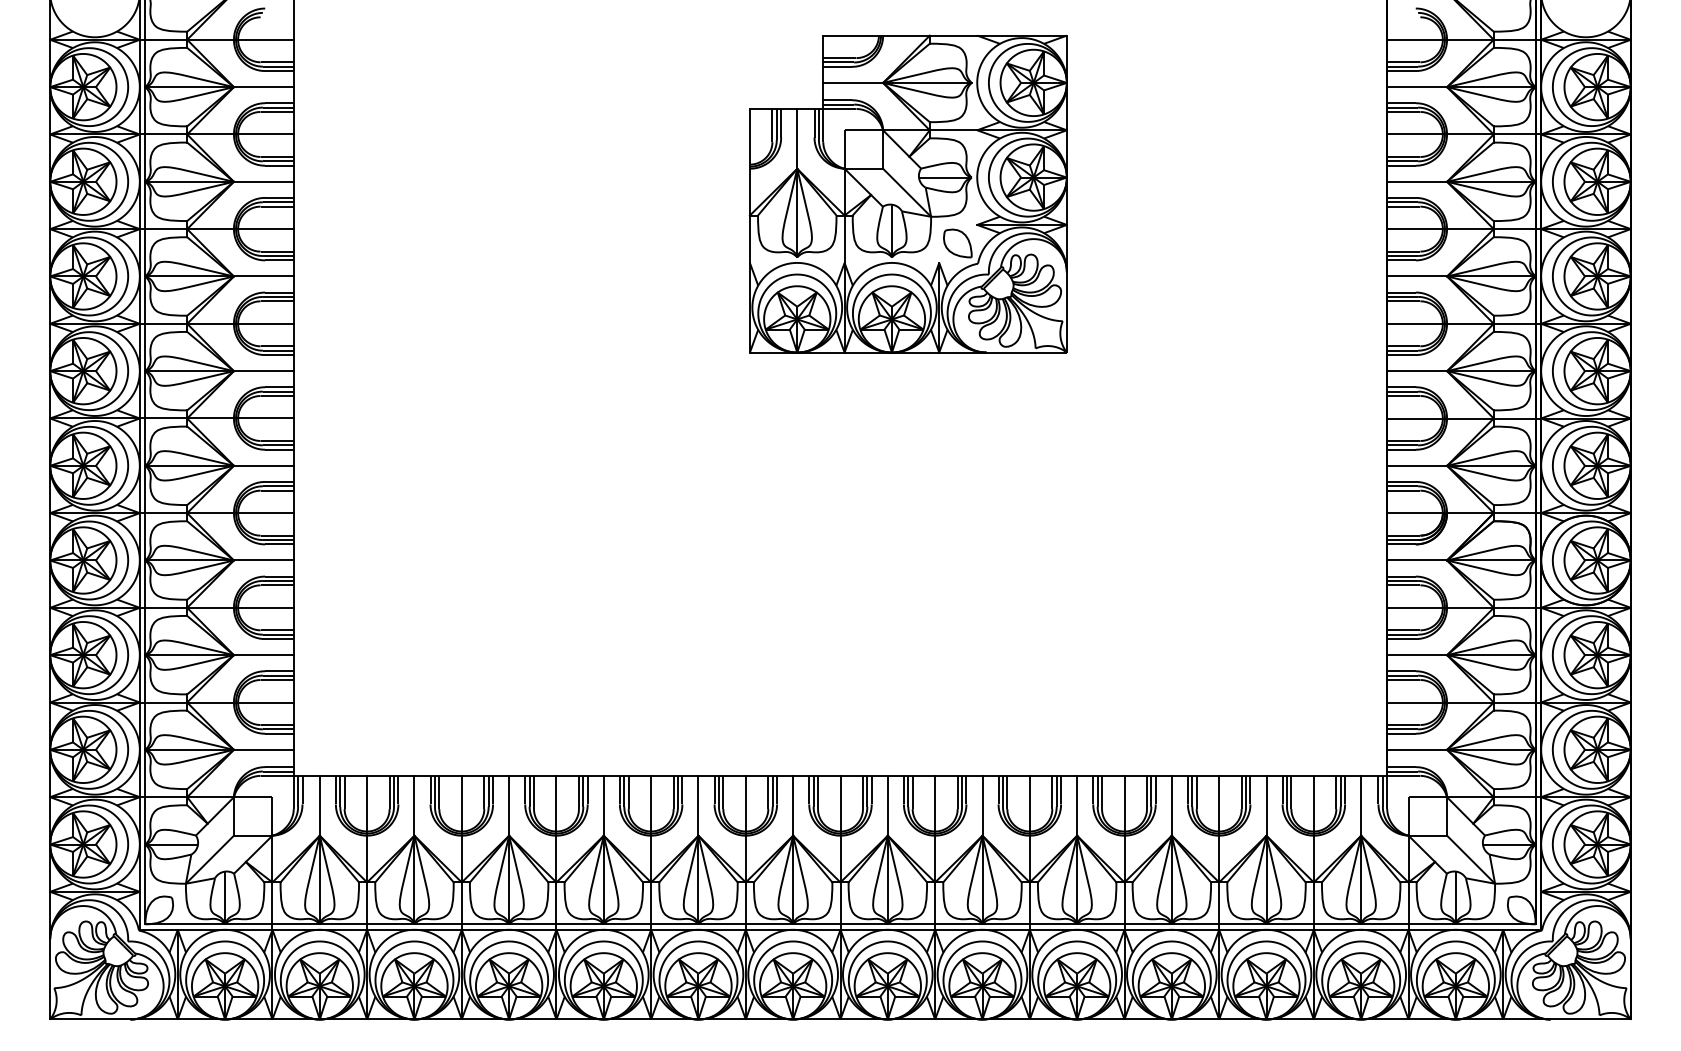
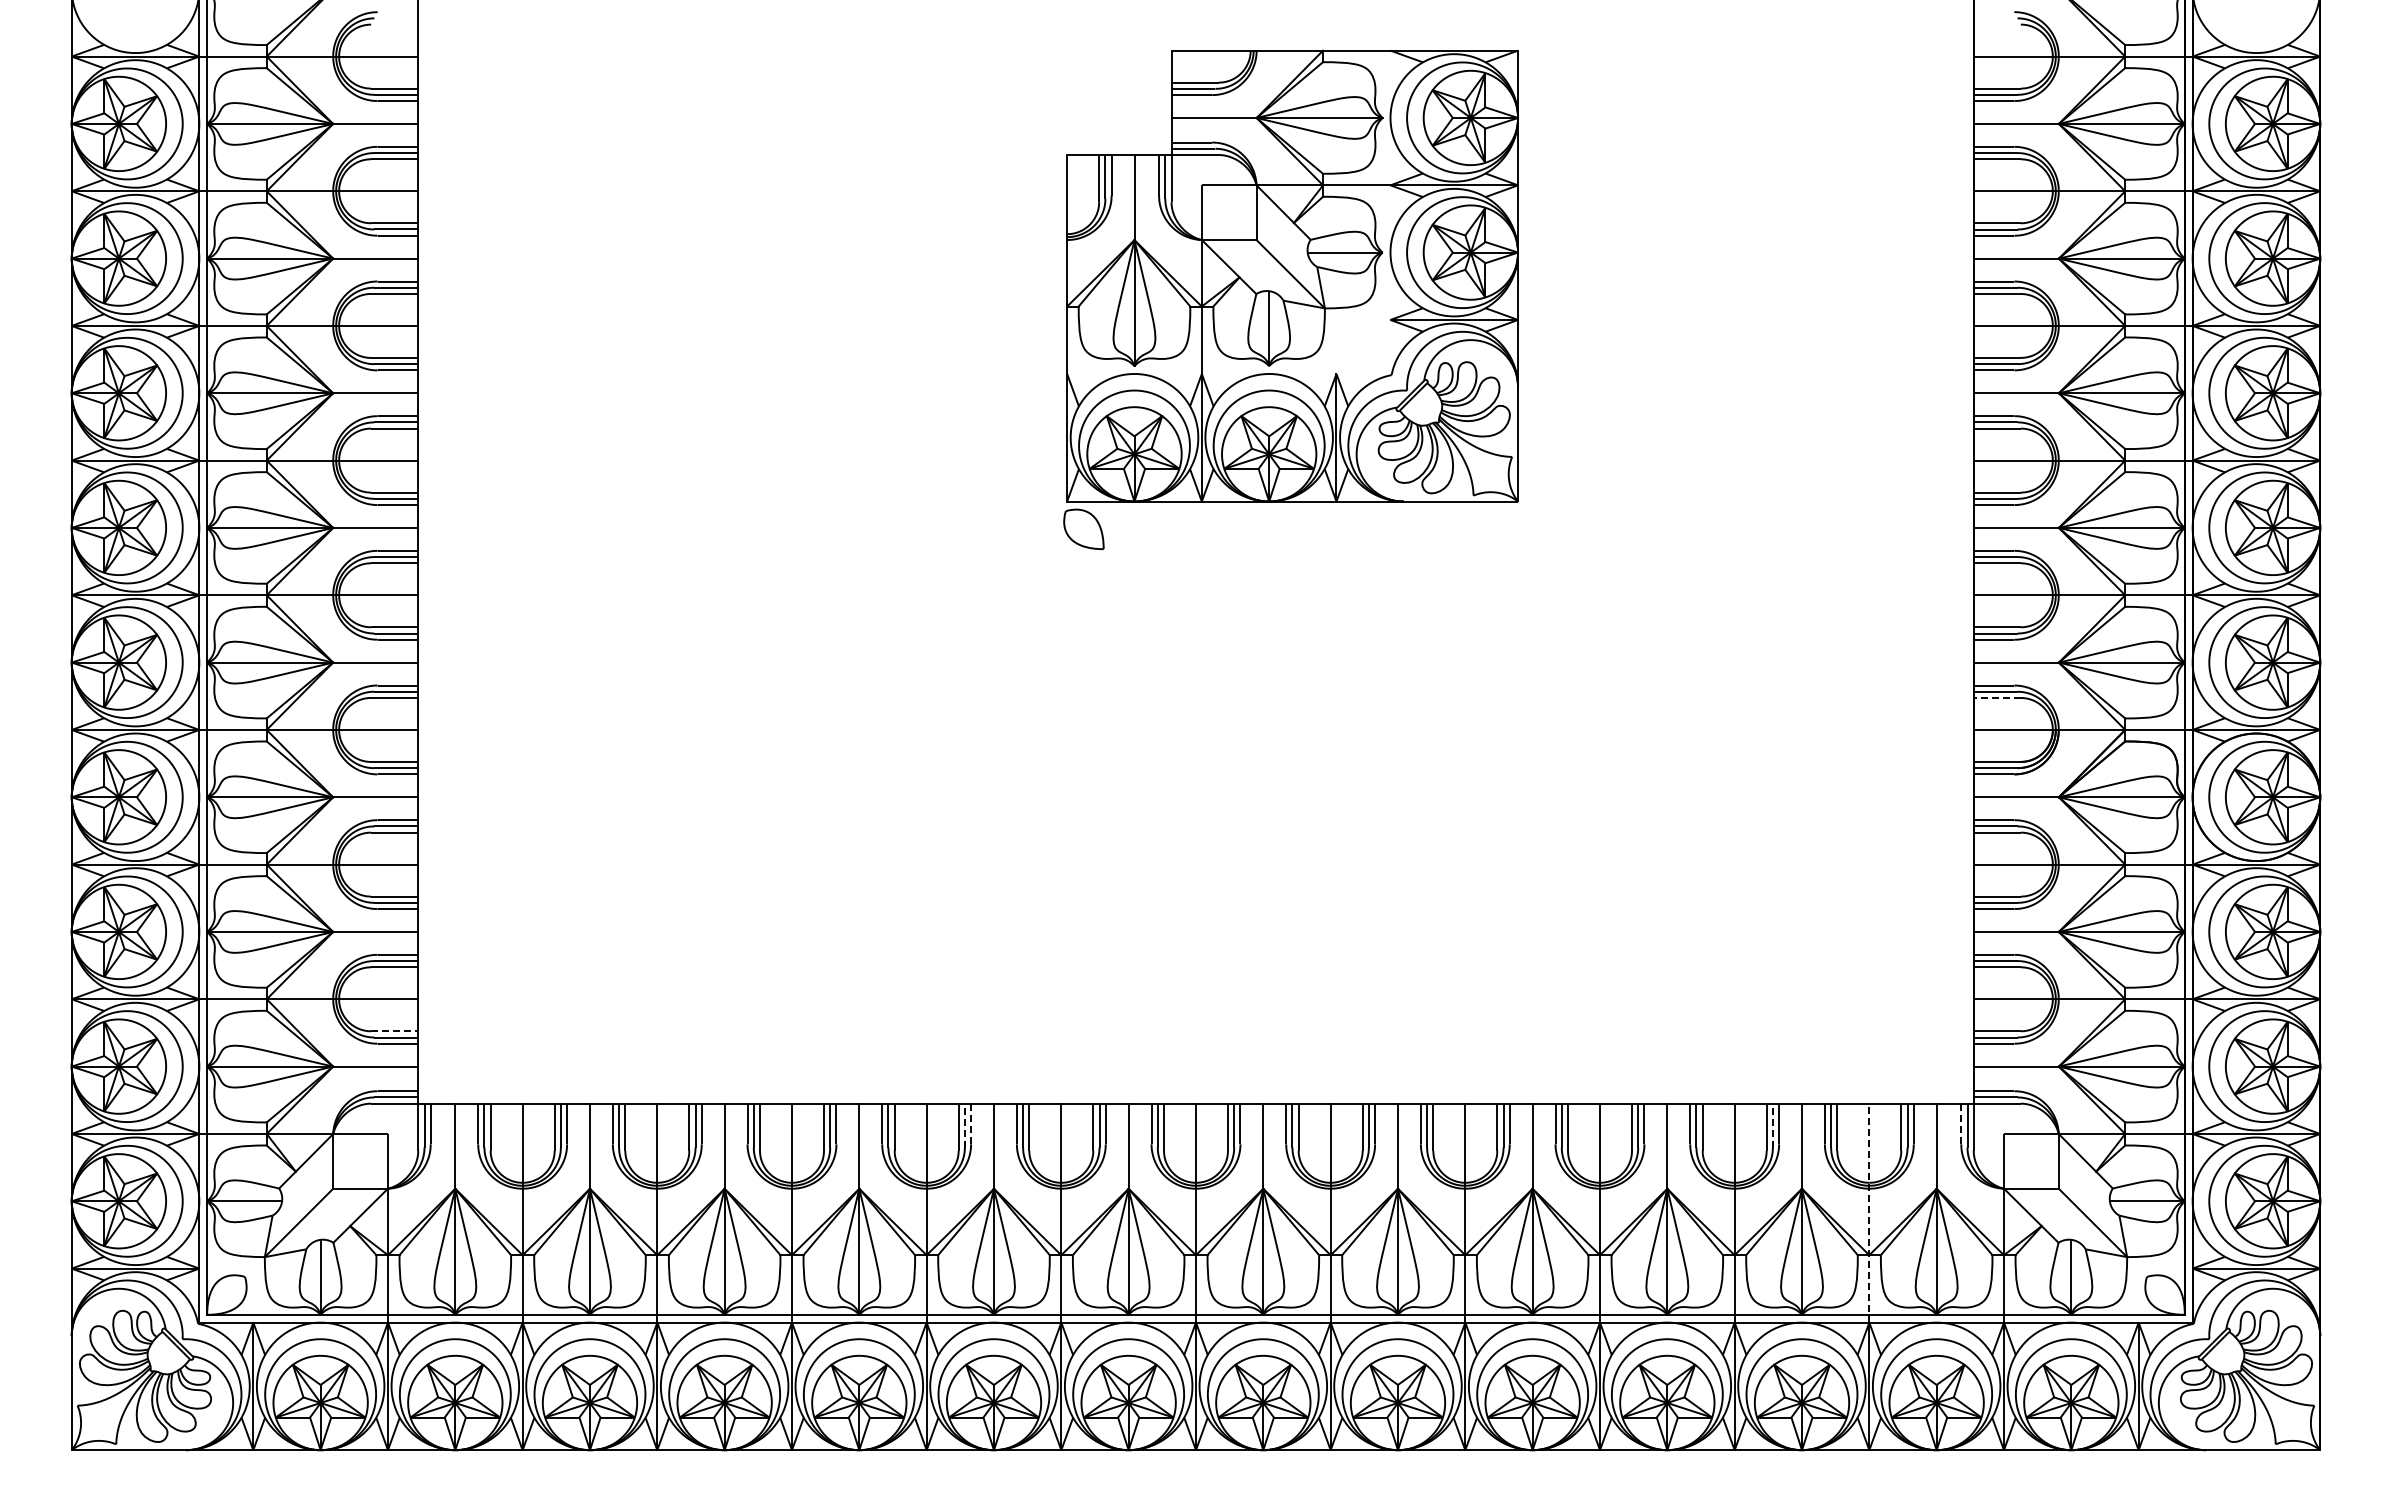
part: (957, 243) -> (1083, 529), moved
line: (1403, 491) -> (1997, 698), solid -> dashed
line: (277, 725) -> (394, 1031), solid -> dashed
line: (682, 789) -> (971, 1123), solid -> dashed
line: (1378, 789) -> (1961, 1123), solid -> dashed
line: (677, 791) -> (964, 1125), solid -> dashed
line: (1245, 791) -> (1772, 1125), solid -> dashed
line: (1313, 852) -> (1869, 1212), solid -> dashed

